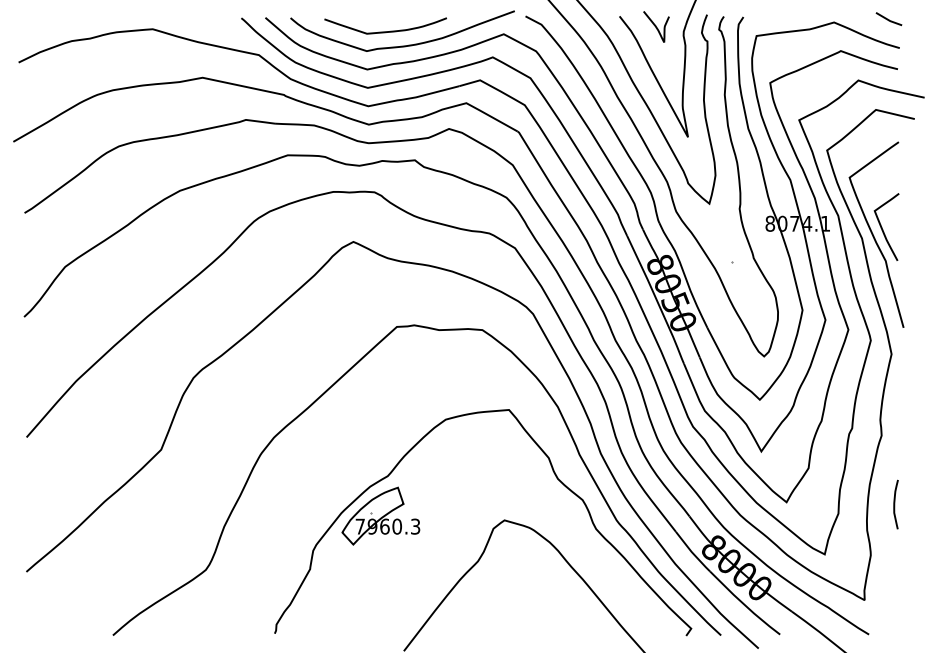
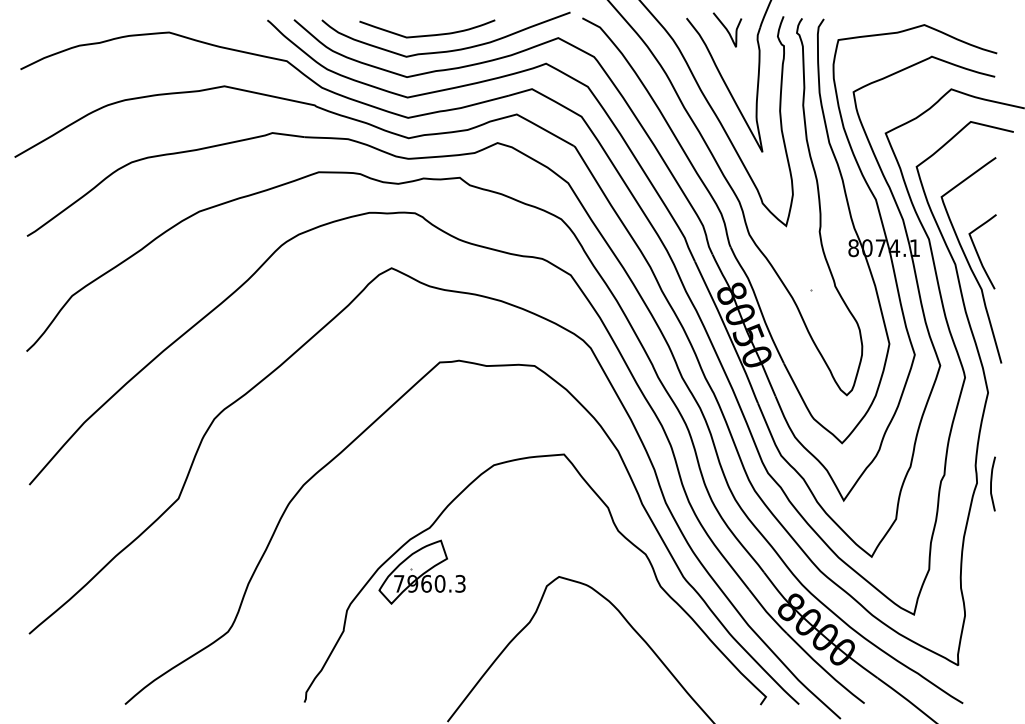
curve: (888, 19) -> (984, 21), removed
curve: (895, 504) -> (992, 483), moved

